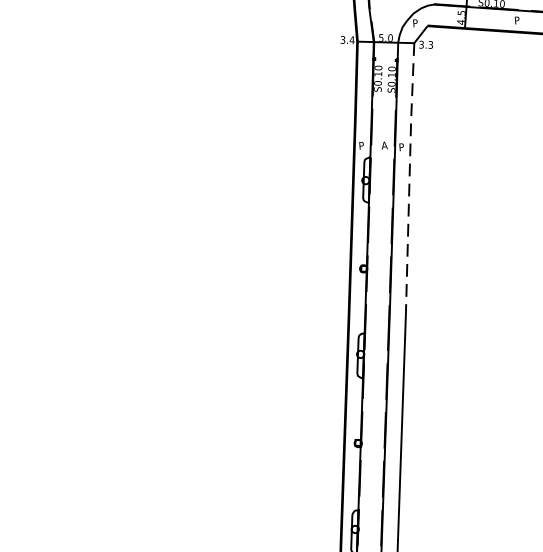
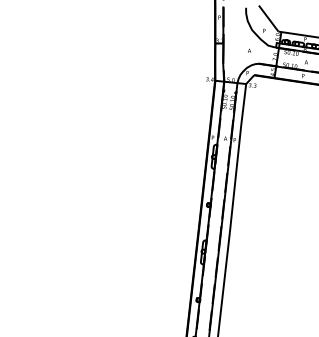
line: (408, 178) -> (237, 157), dashed -> solid

